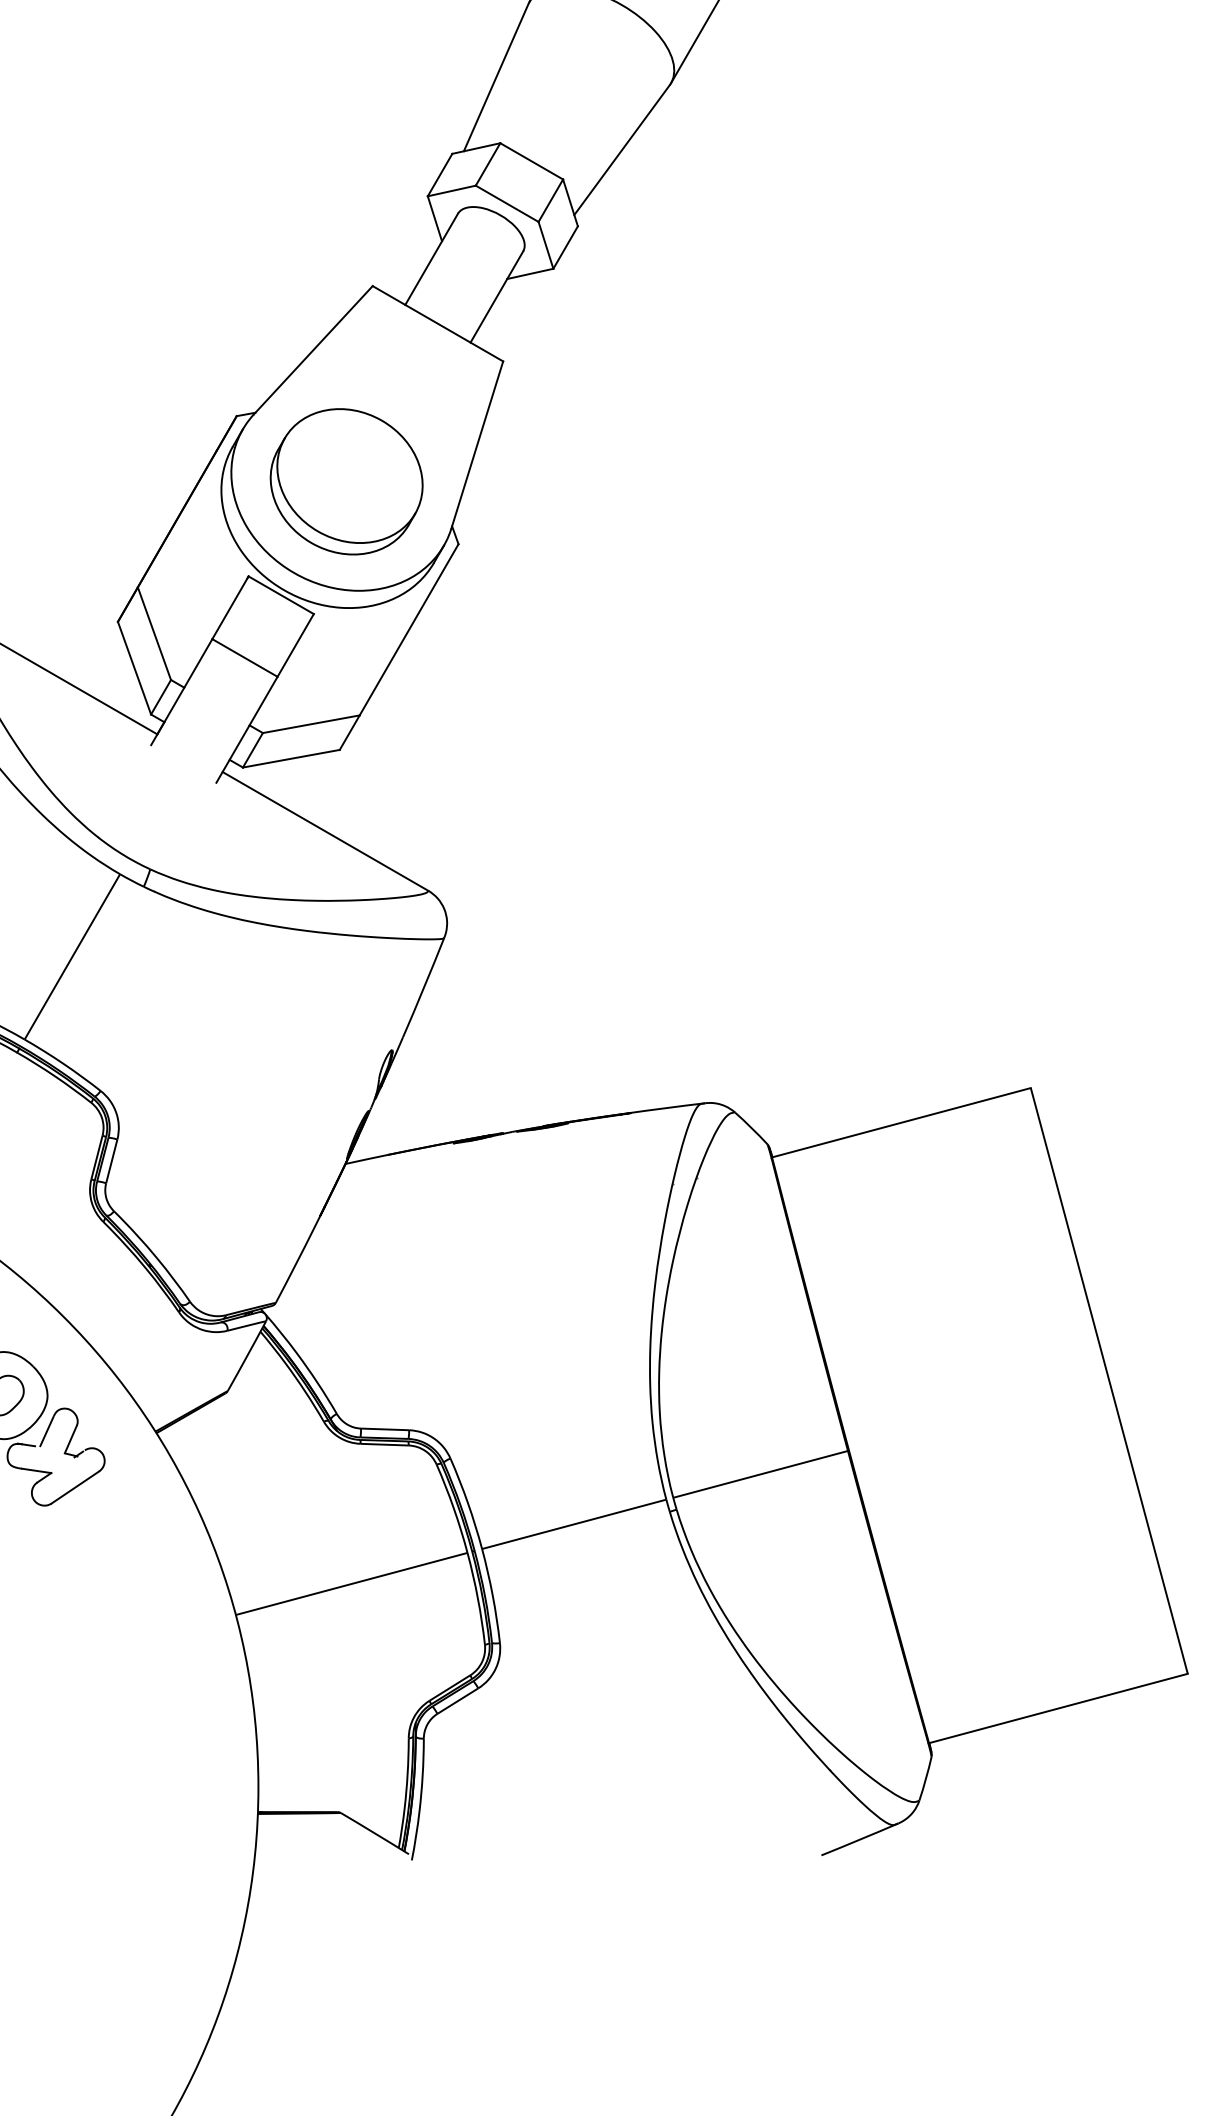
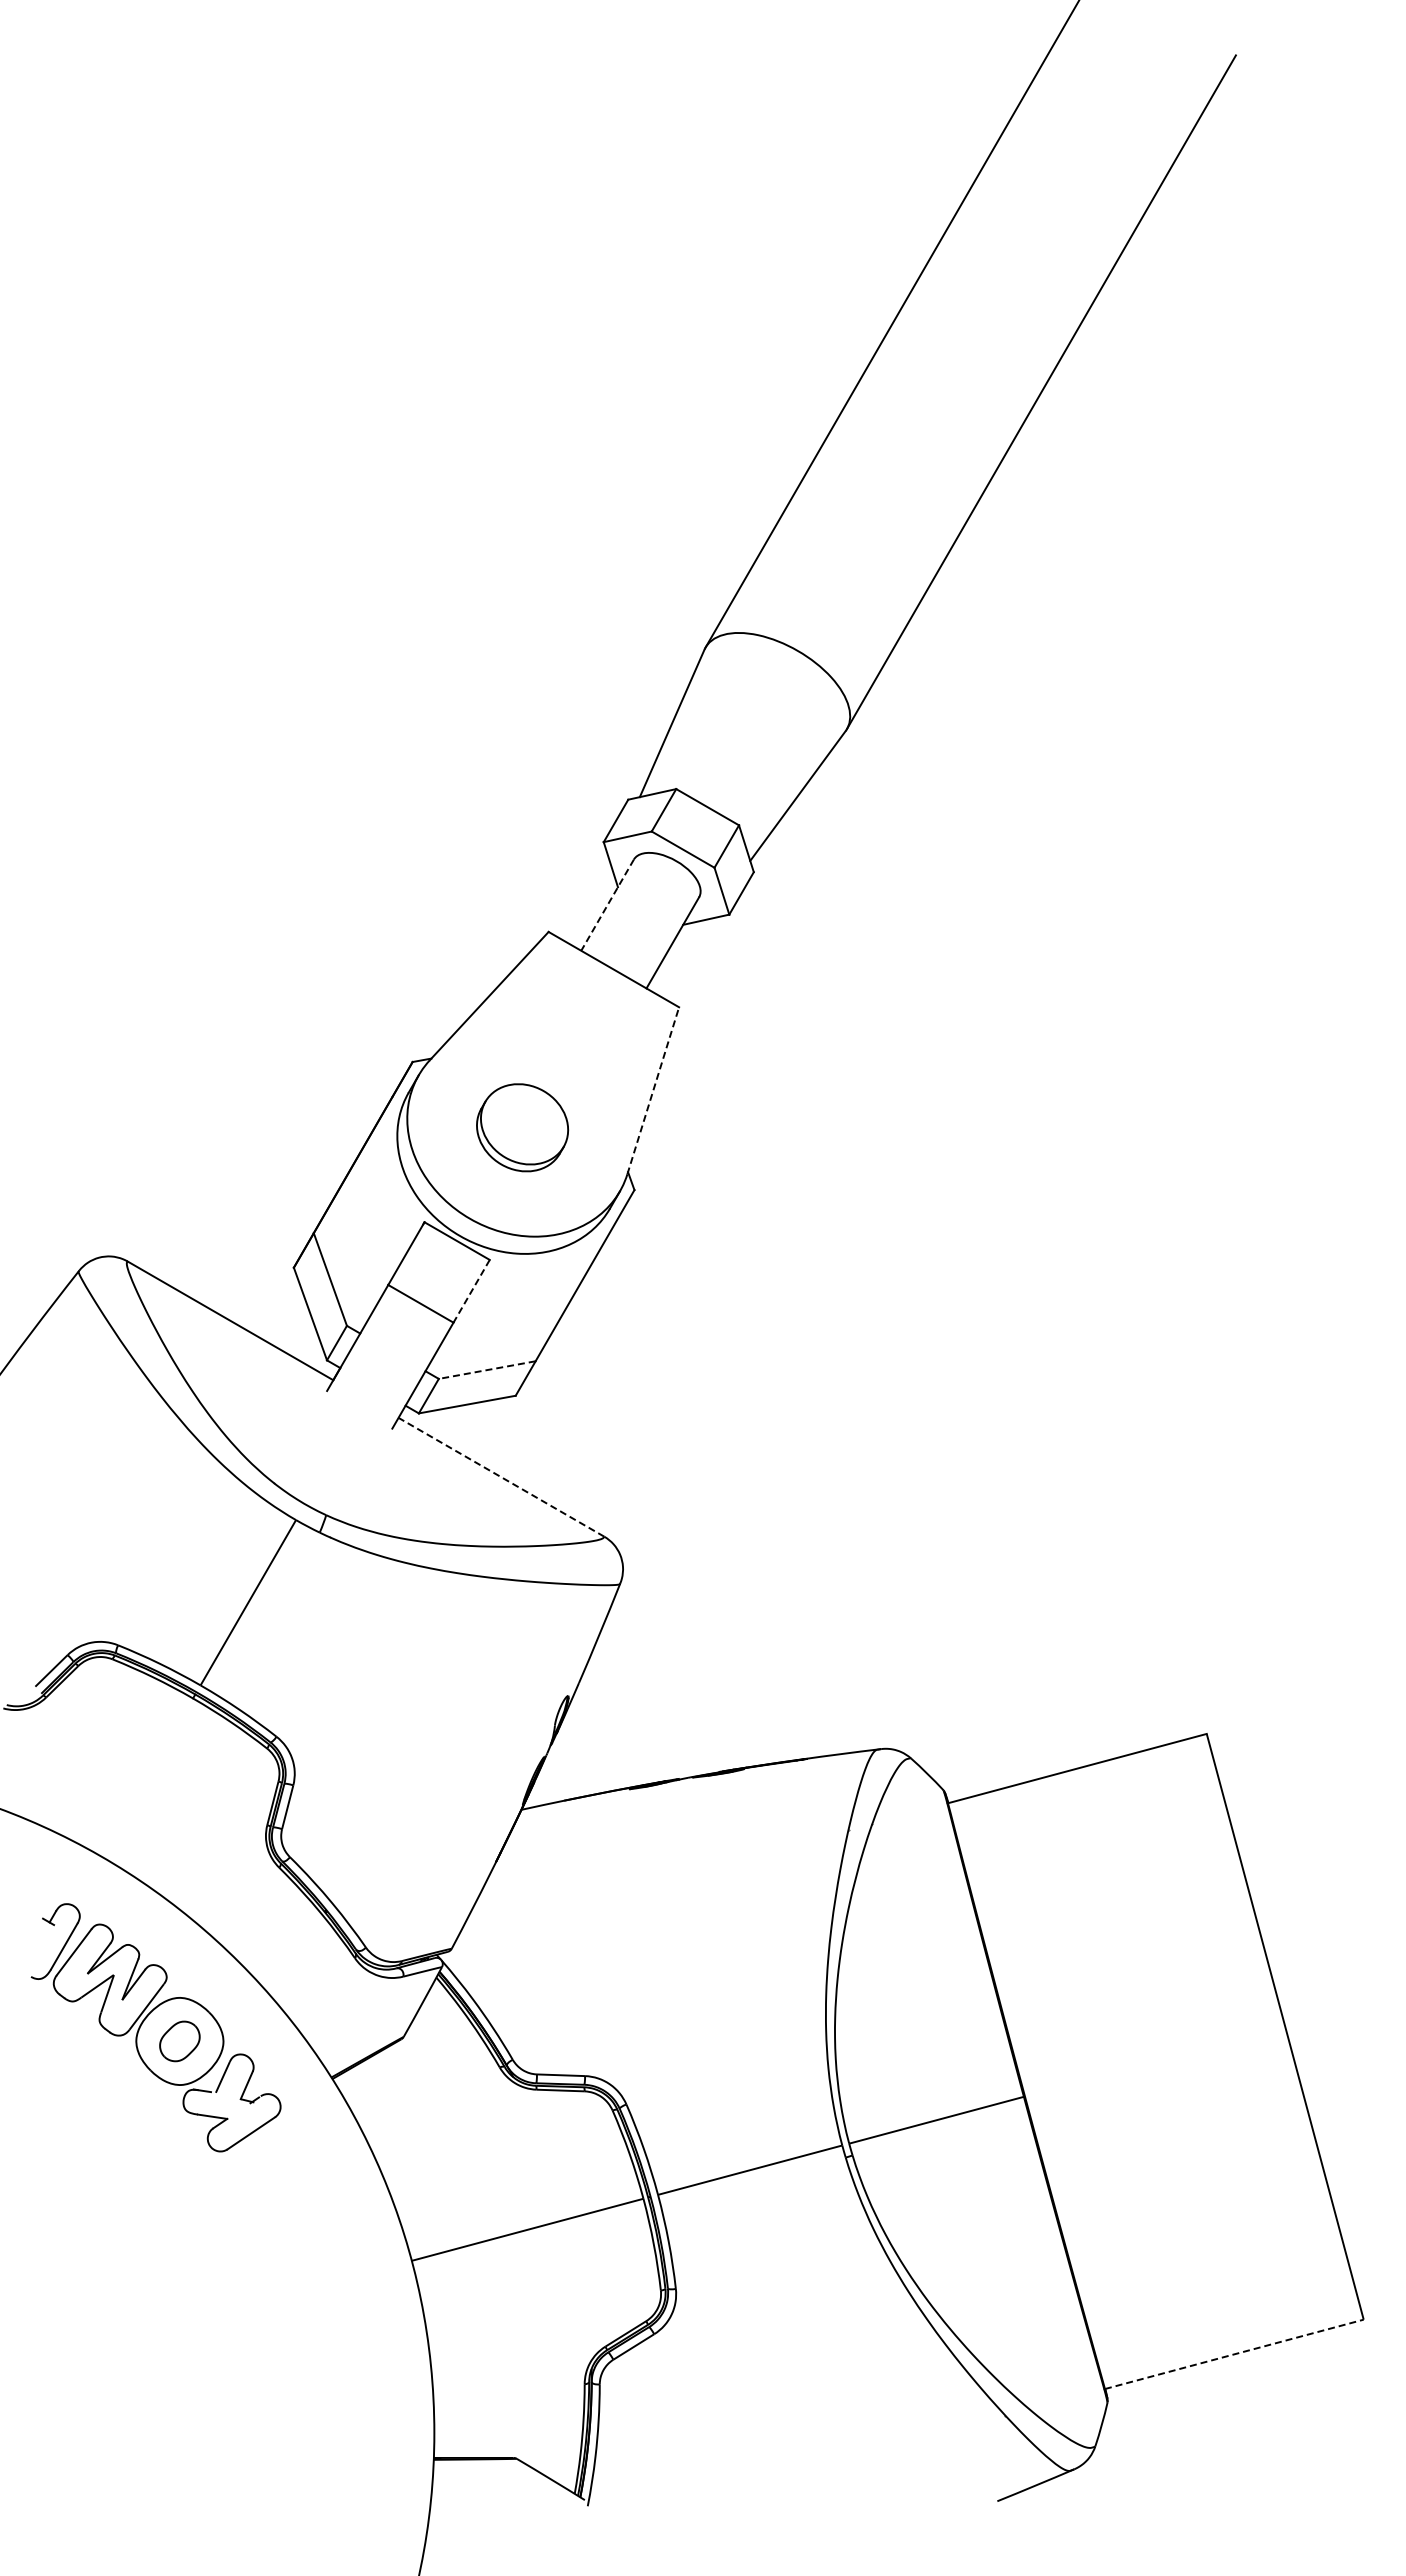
line: (431, 259) -> (607, 905), solid -> dashed
line: (477, 444) -> (653, 1090), solid -> dashed
part: (346, 481) -> (522, 1127), size x0.6
line: (295, 645) -> (471, 1291), solid -> dashed
line: (310, 724) -> (486, 1370), solid -> dashed
line: (325, 831) -> (501, 1477), solid -> dashed
line: (1058, 1708) -> (1234, 2354), solid -> dashed

